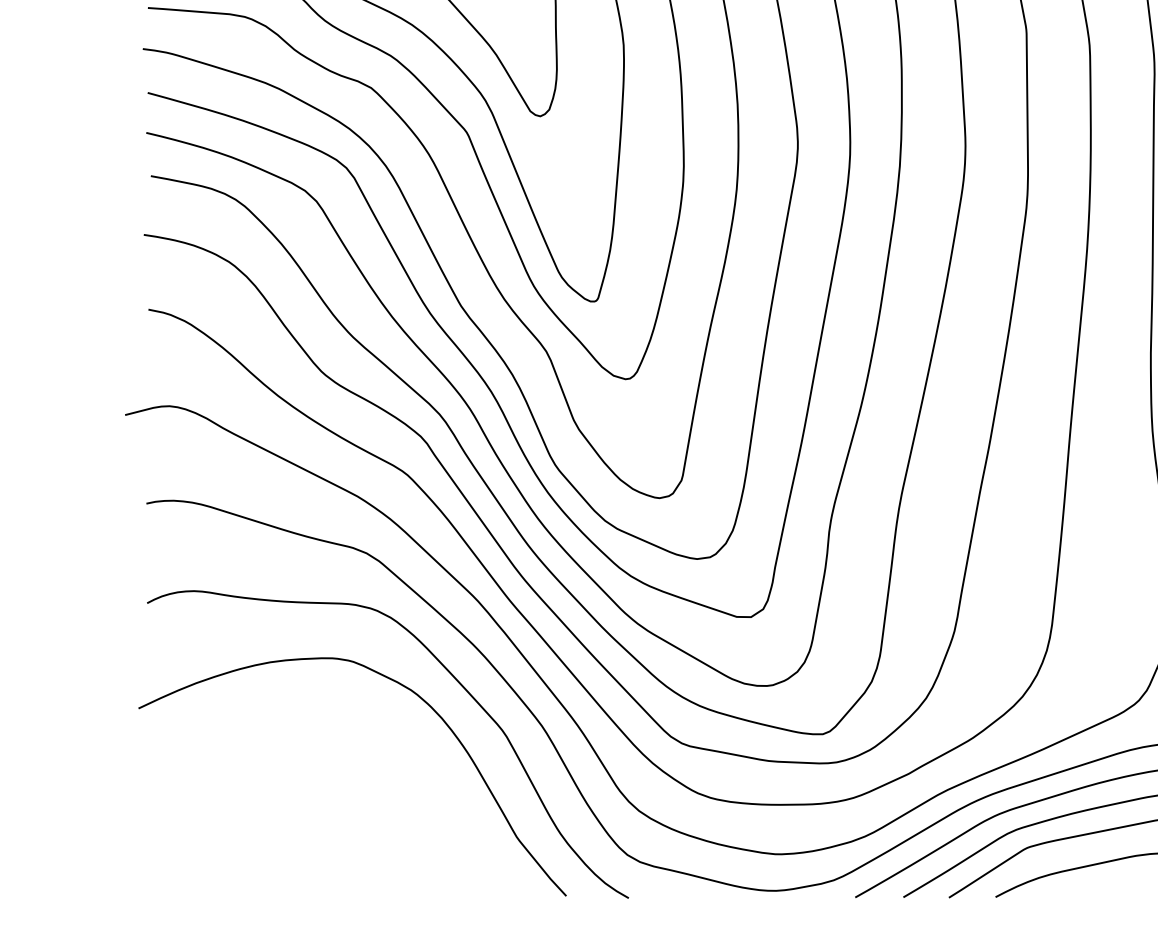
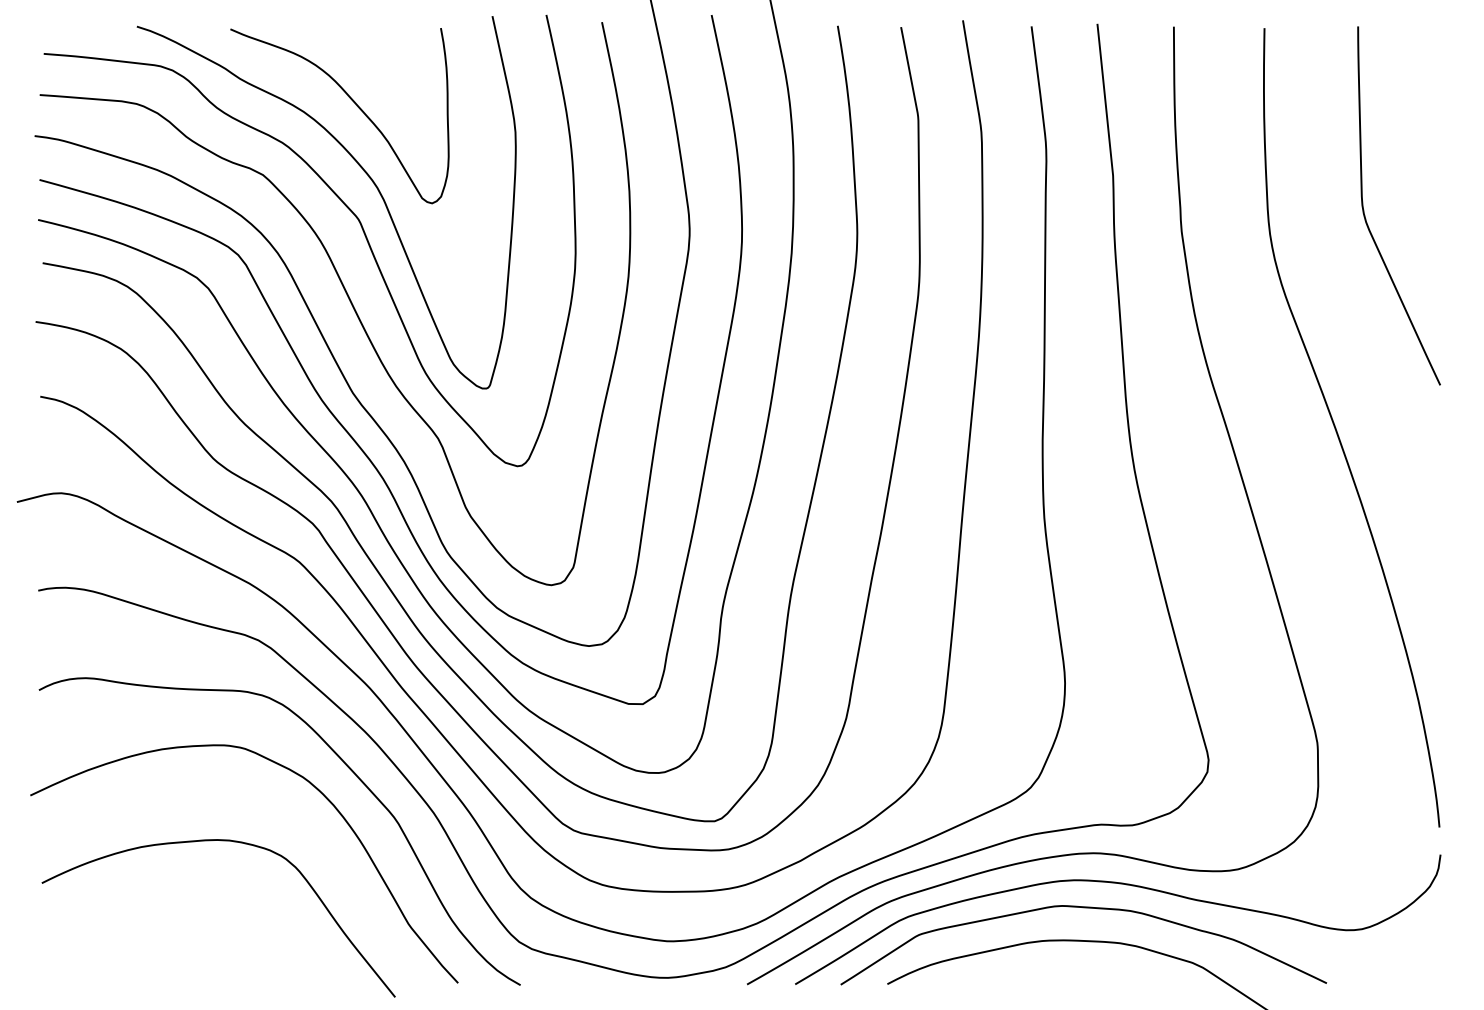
curve: (329, 754) -> (221, 841), added

